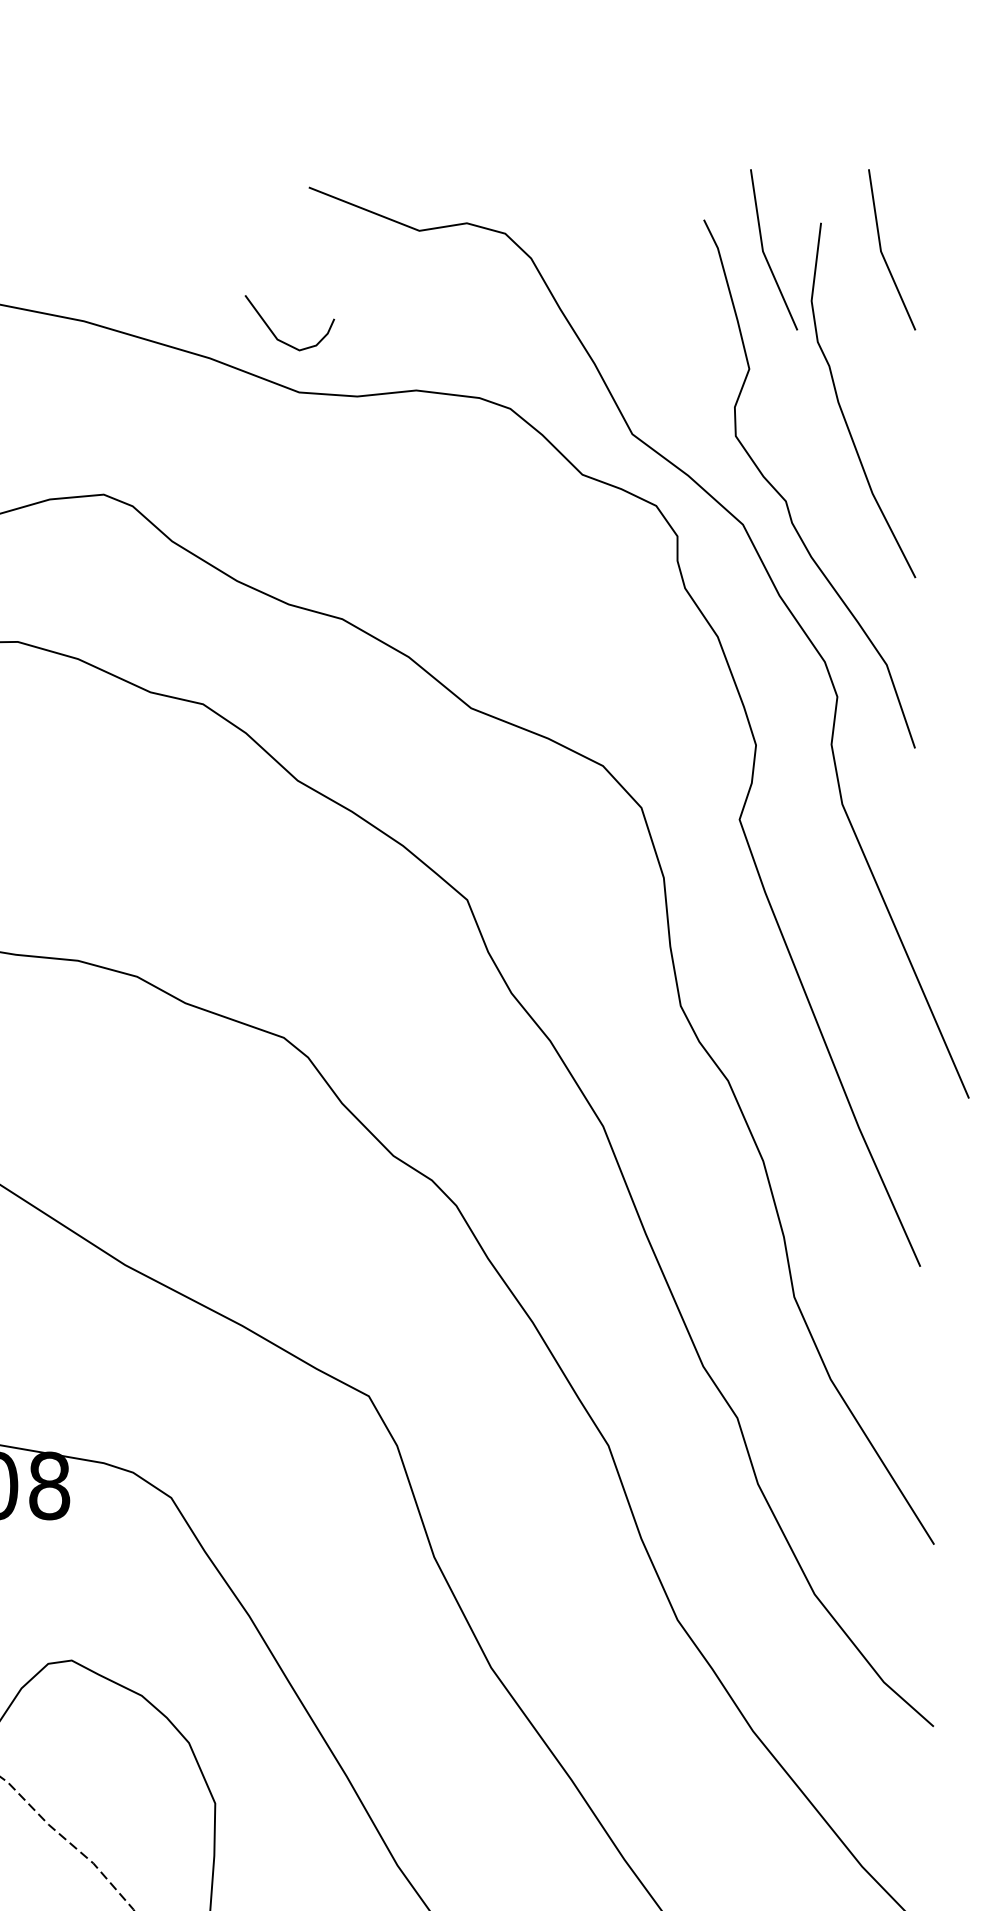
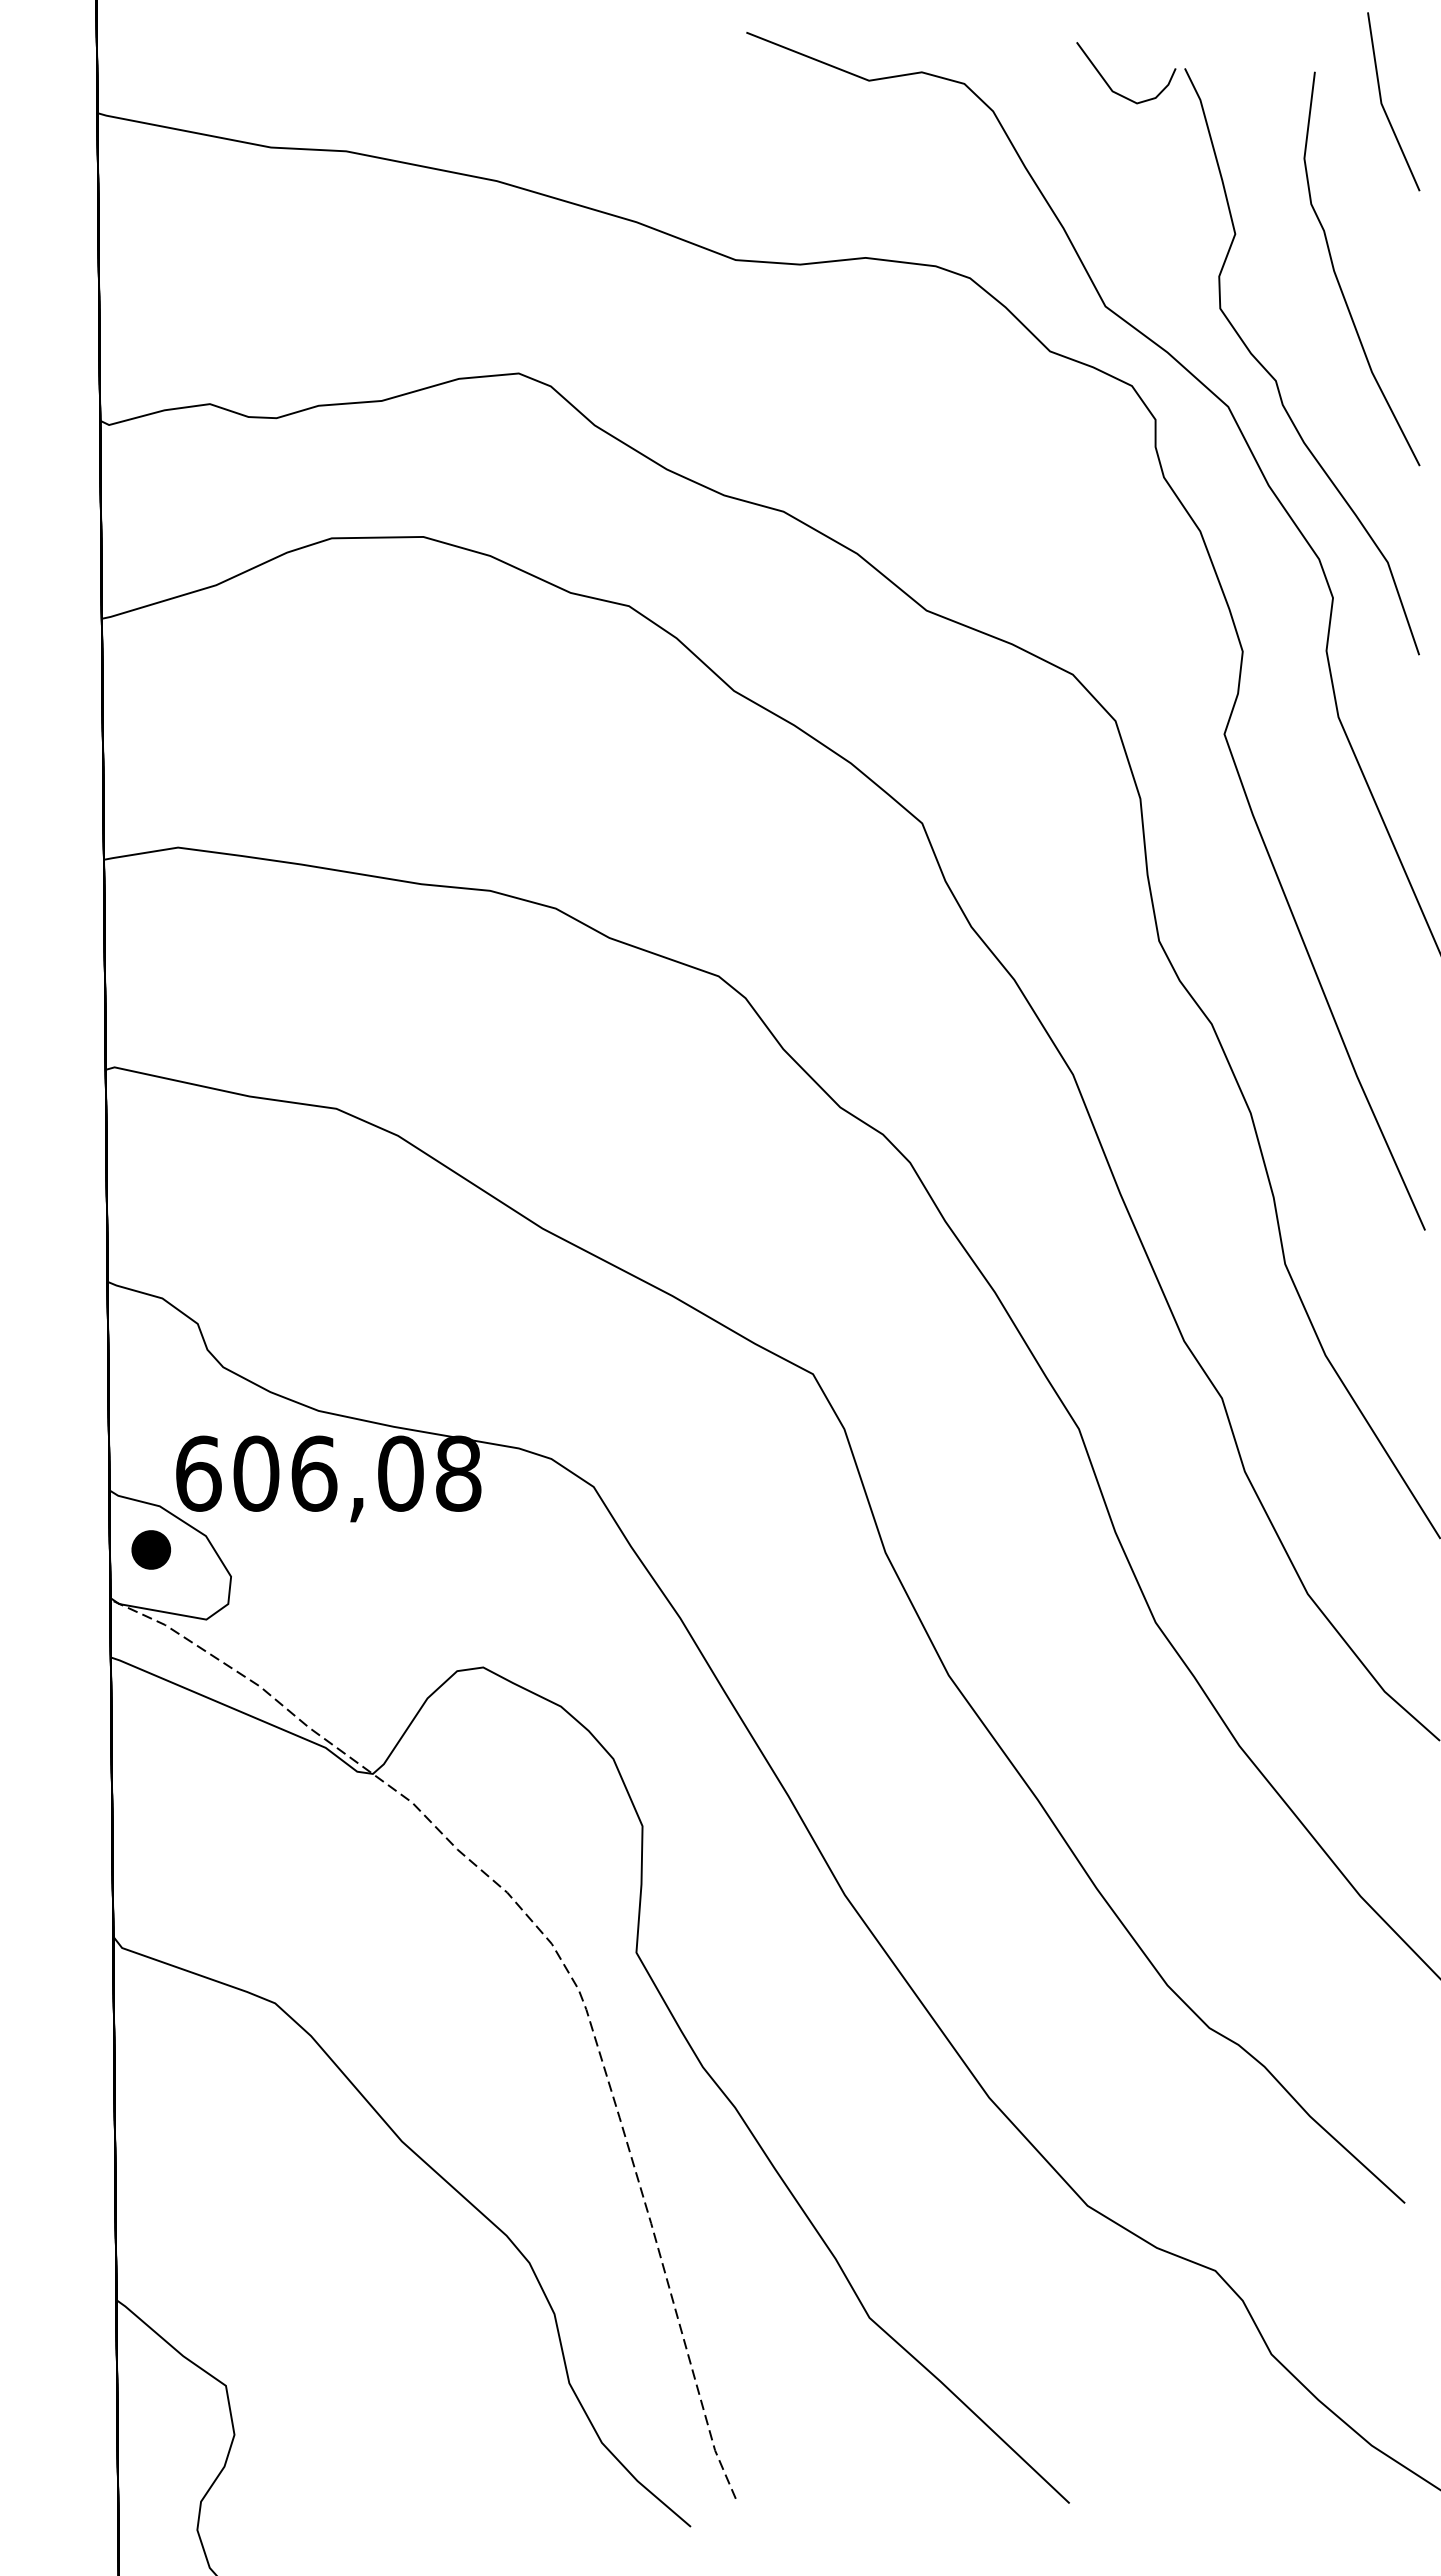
part: (764, 253) -> (1252, 105), removed
curve: (275, 335) -> (1110, 86), moved

